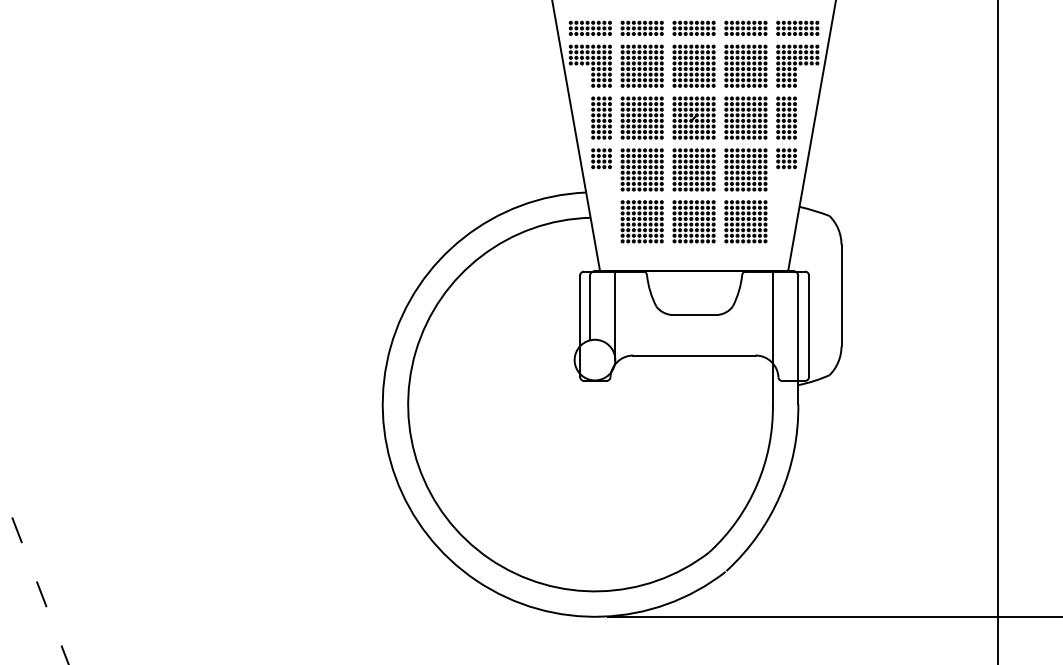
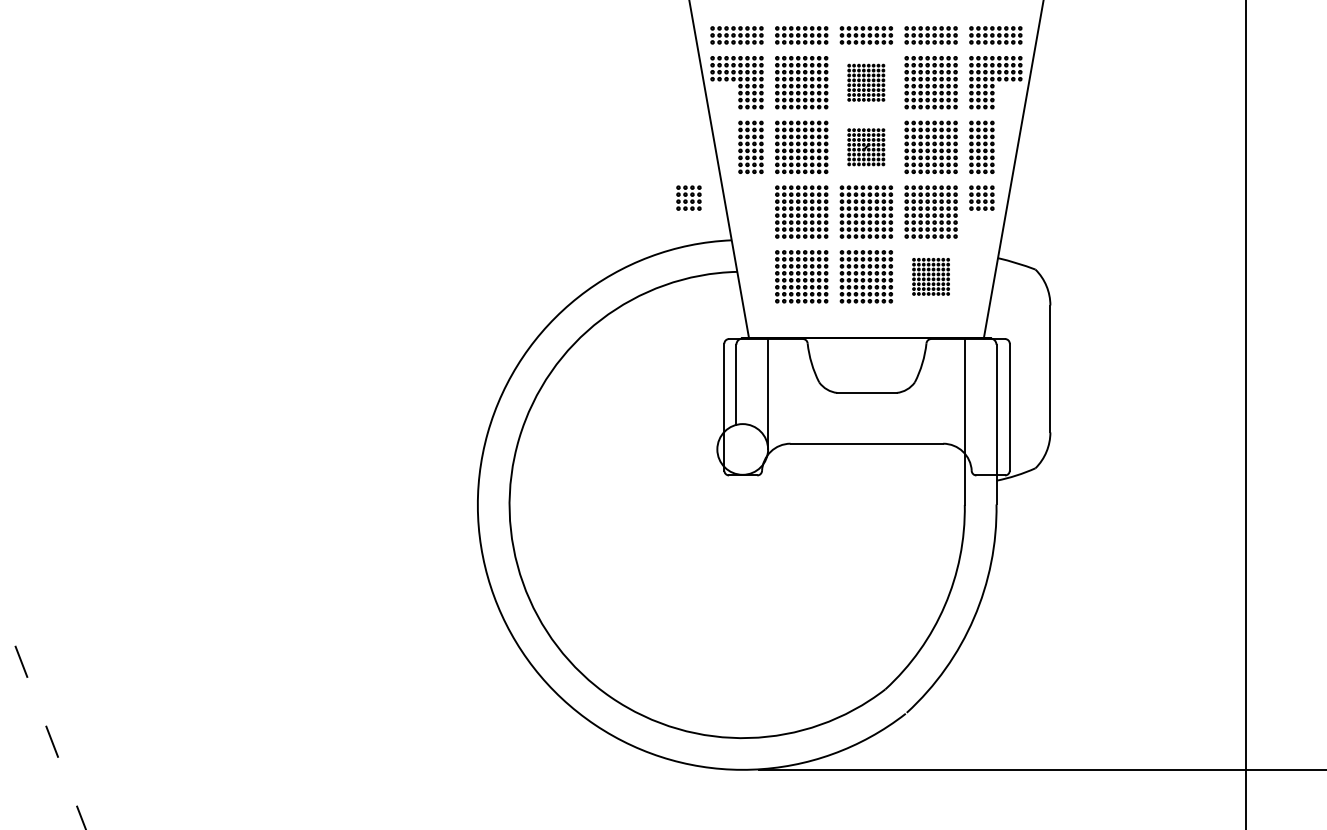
part: (693, 66) -> (865, 82), size x0.7
part: (693, 117) -> (865, 146), size x0.7
part: (601, 158) -> (688, 197), moved
part: (745, 221) -> (930, 276), size x0.7

